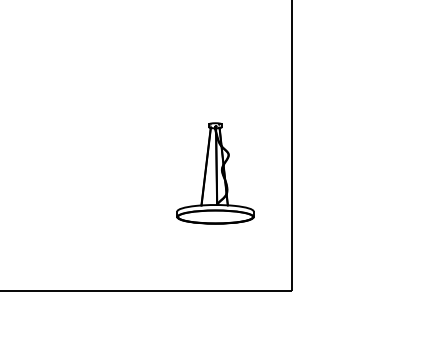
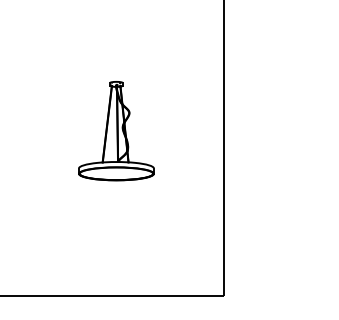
part: (215, 173) -> (116, 131), moved

